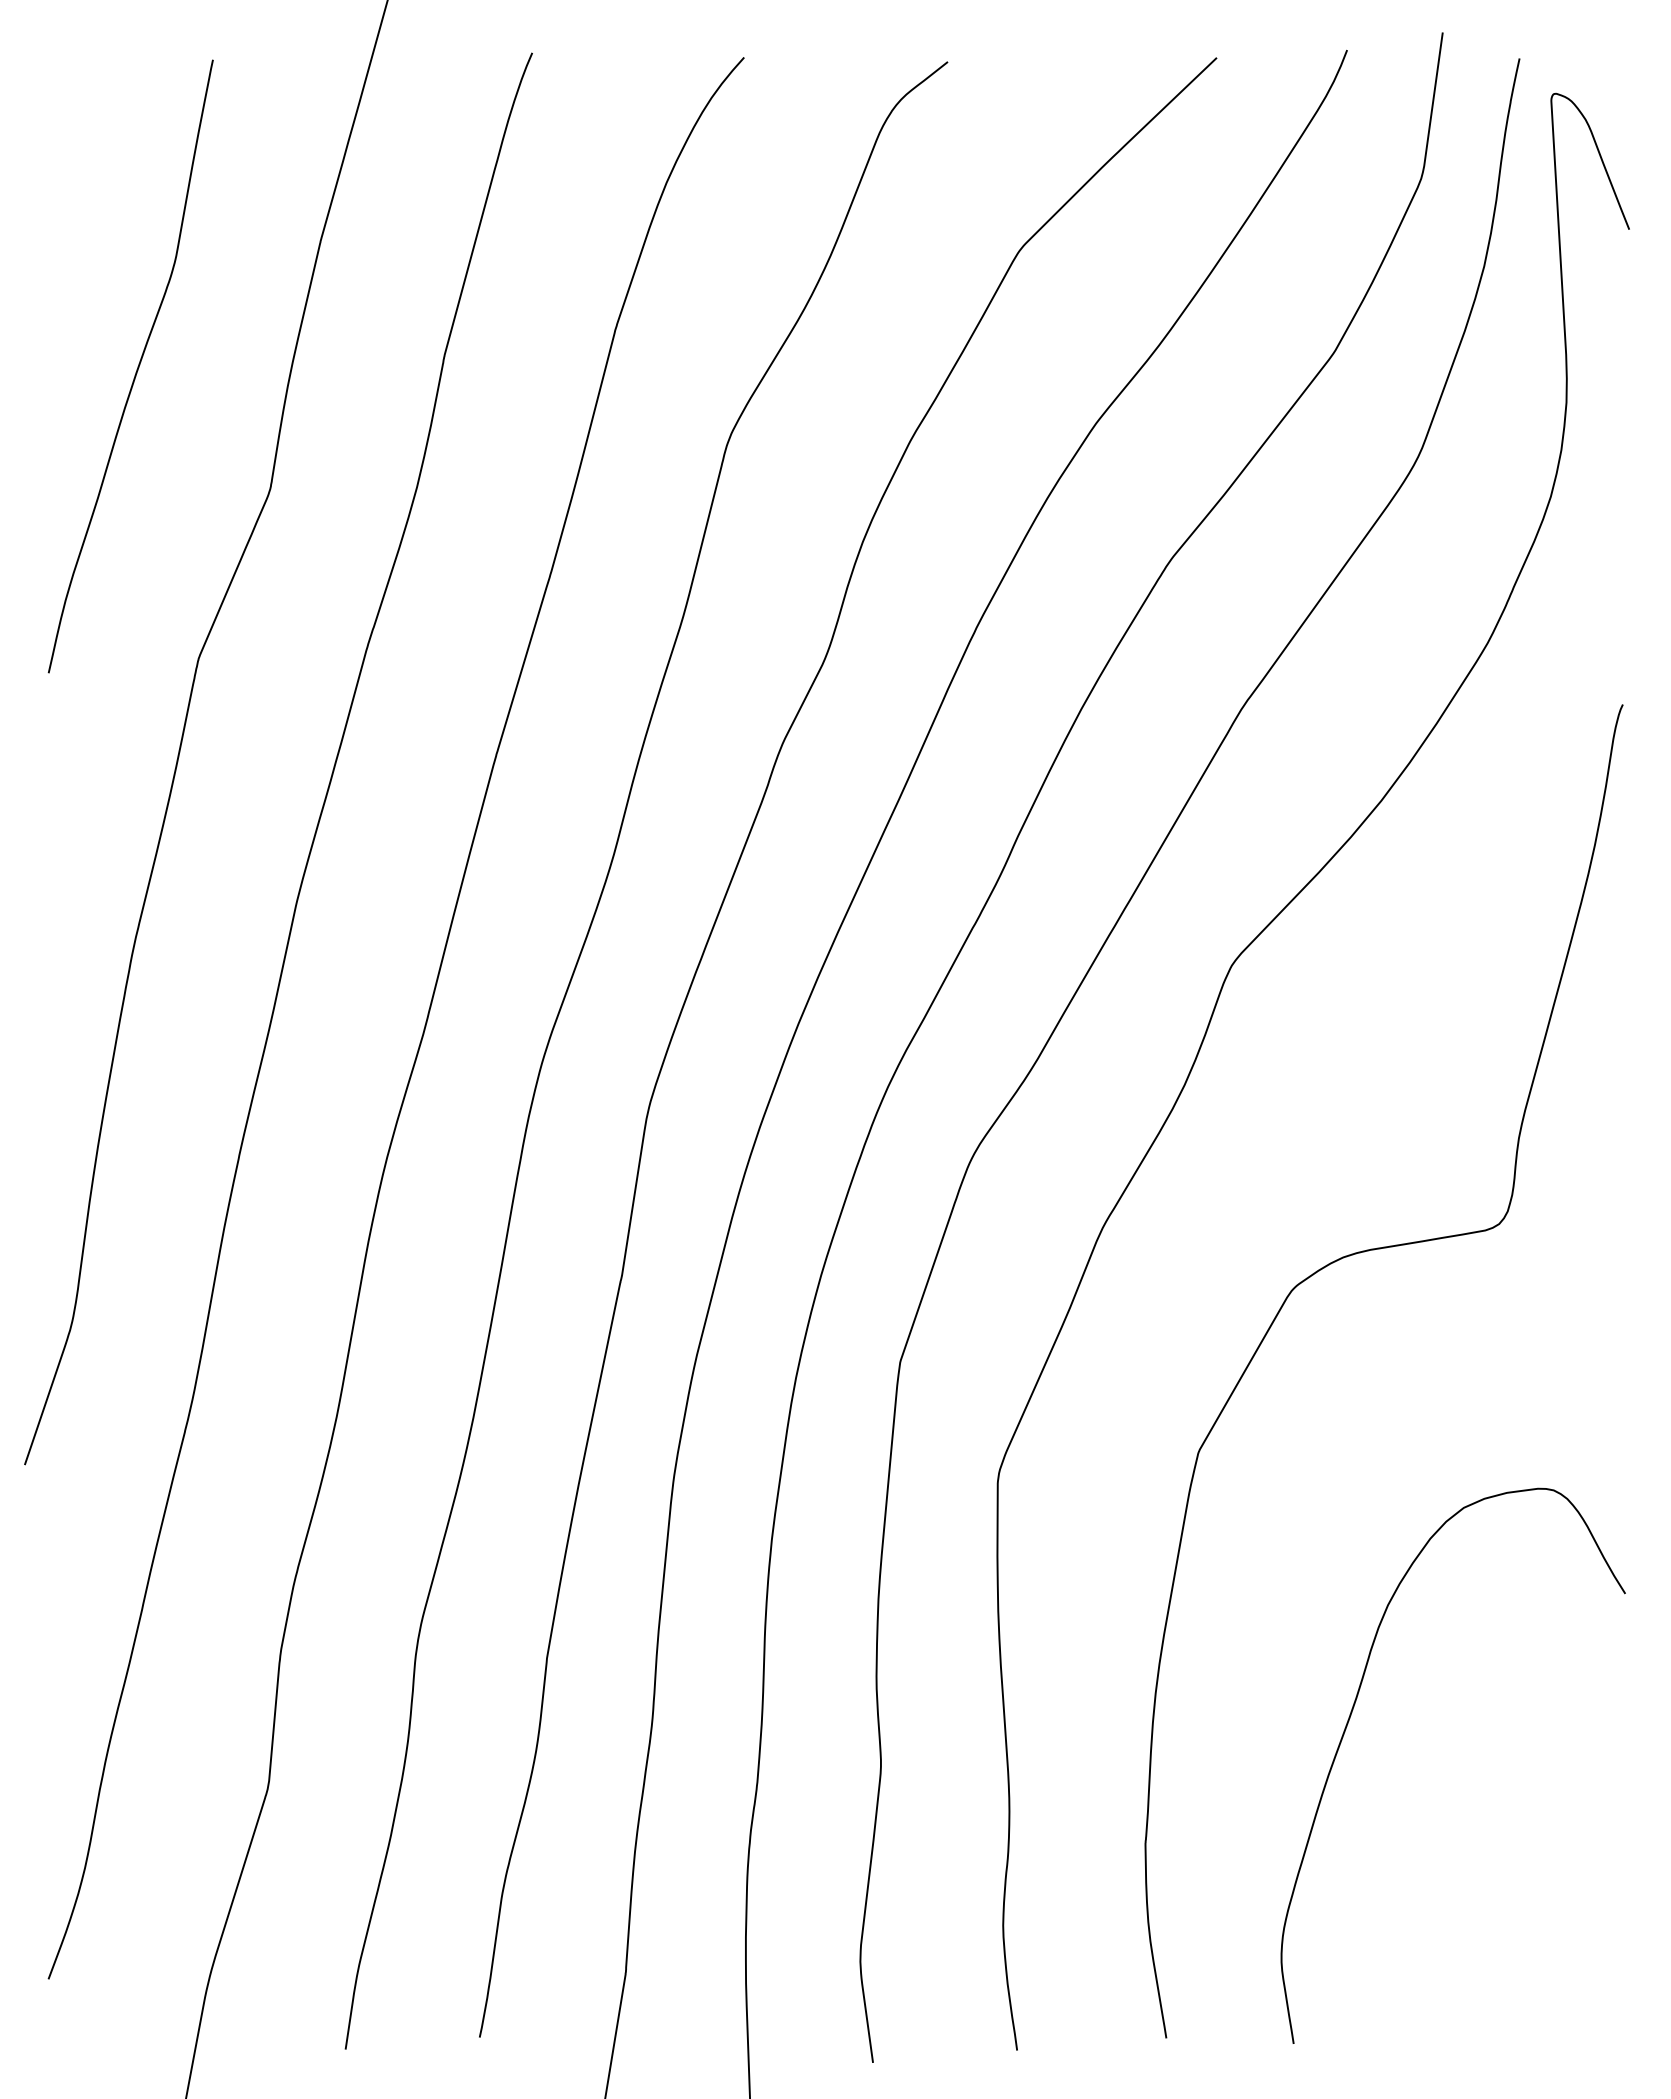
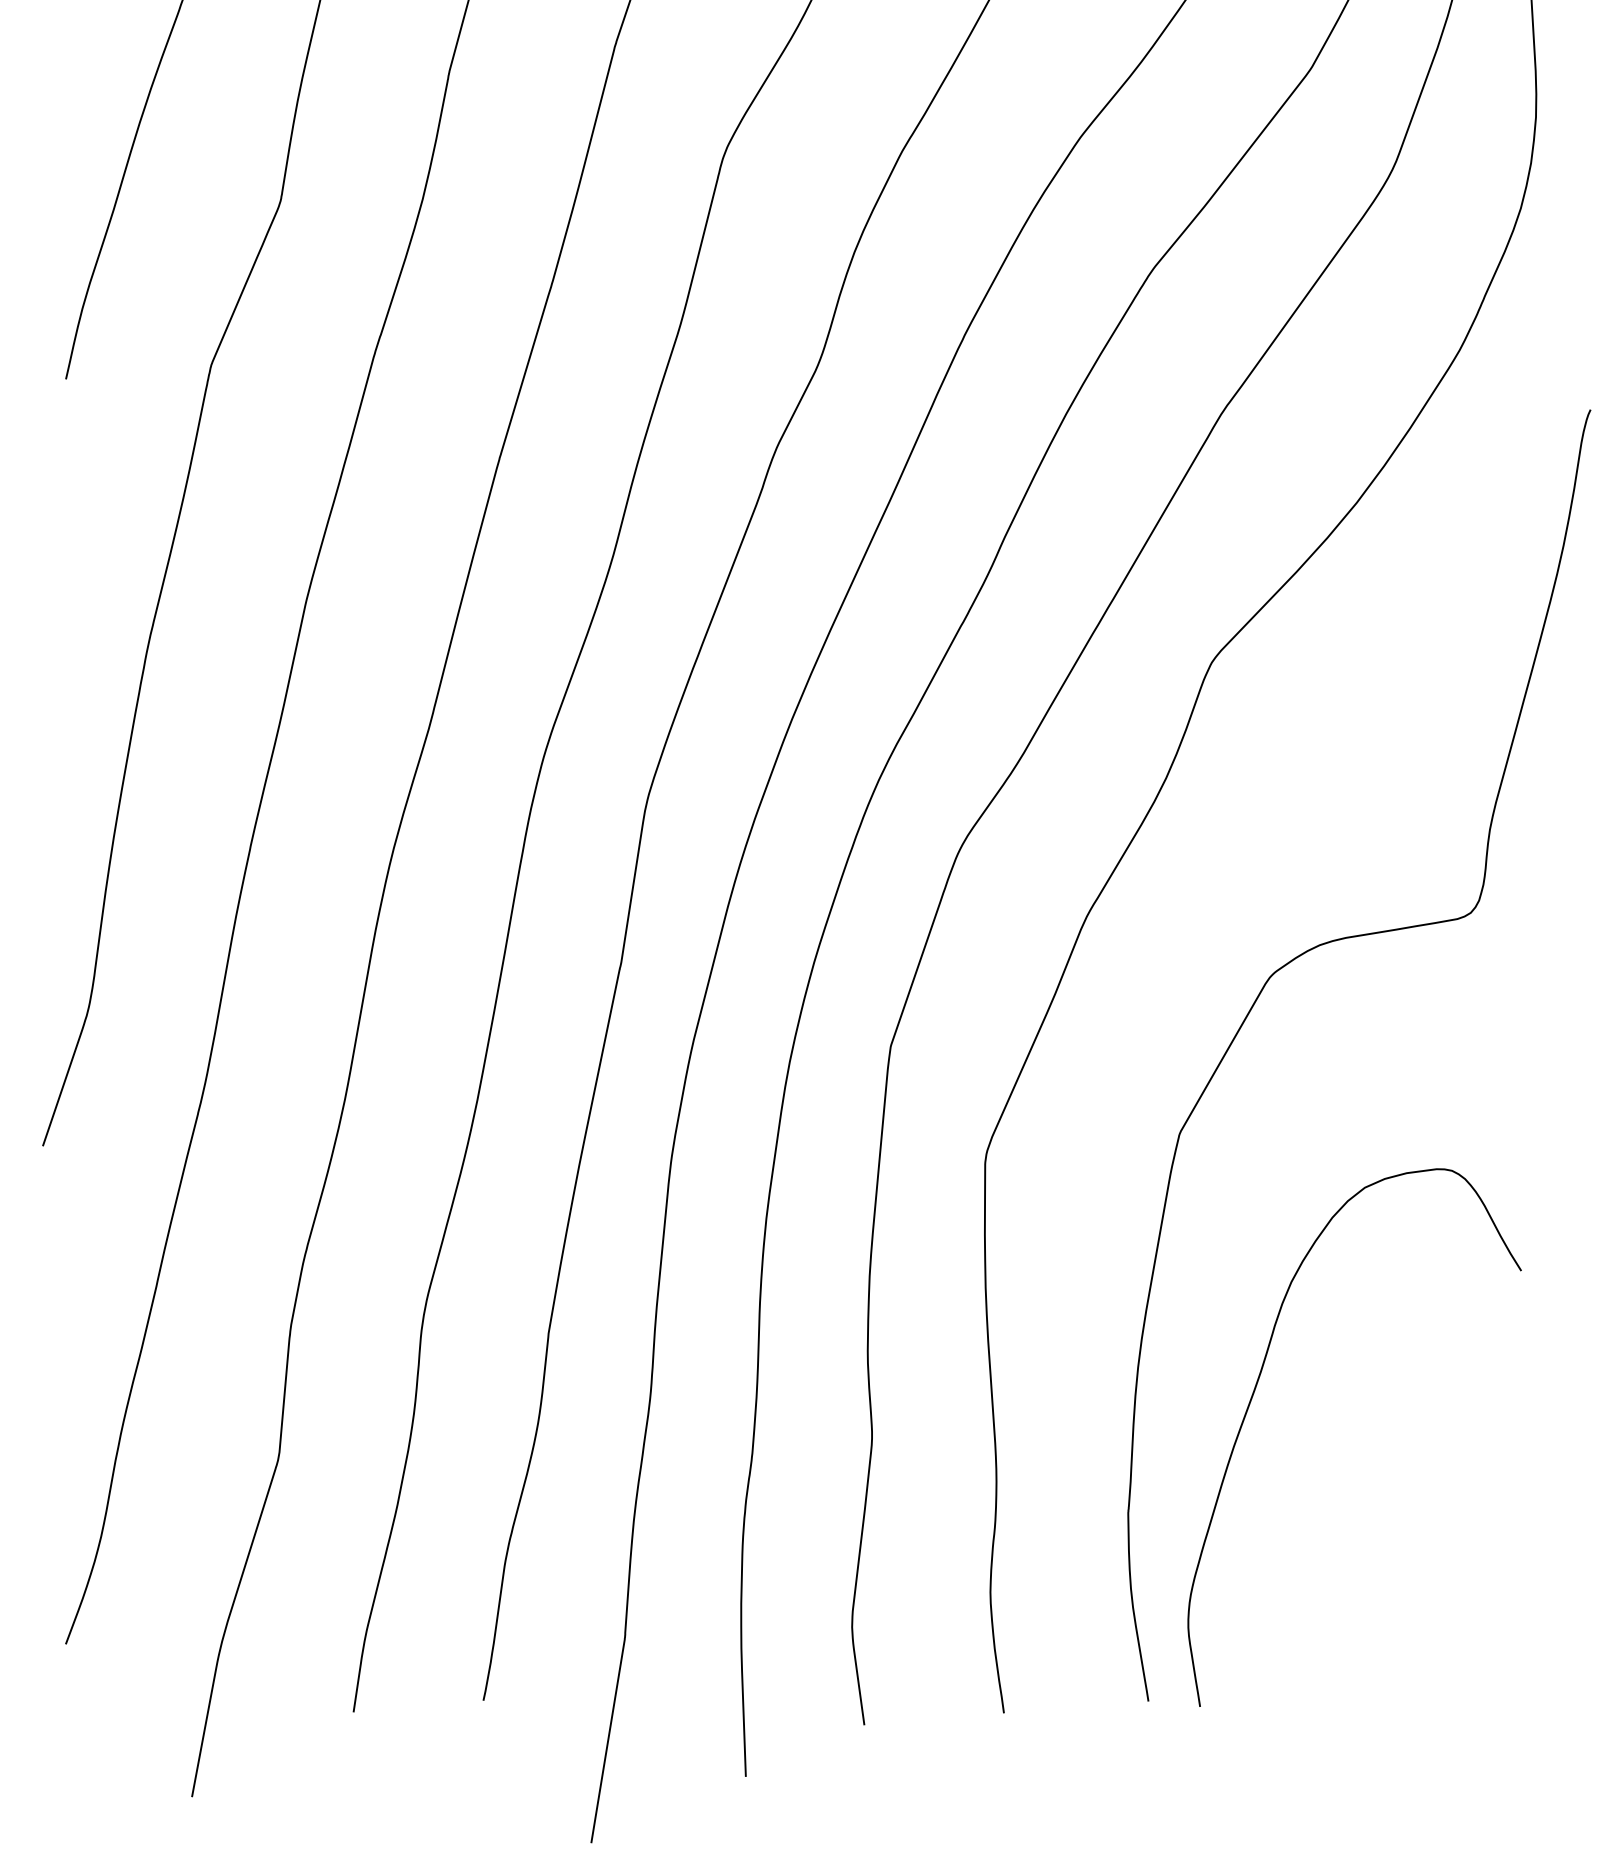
curve: (1346, 1729) -> (1251, 1402), moved

